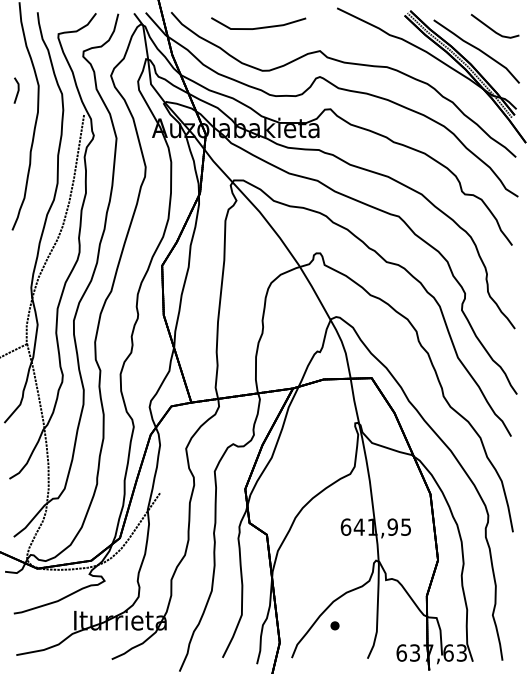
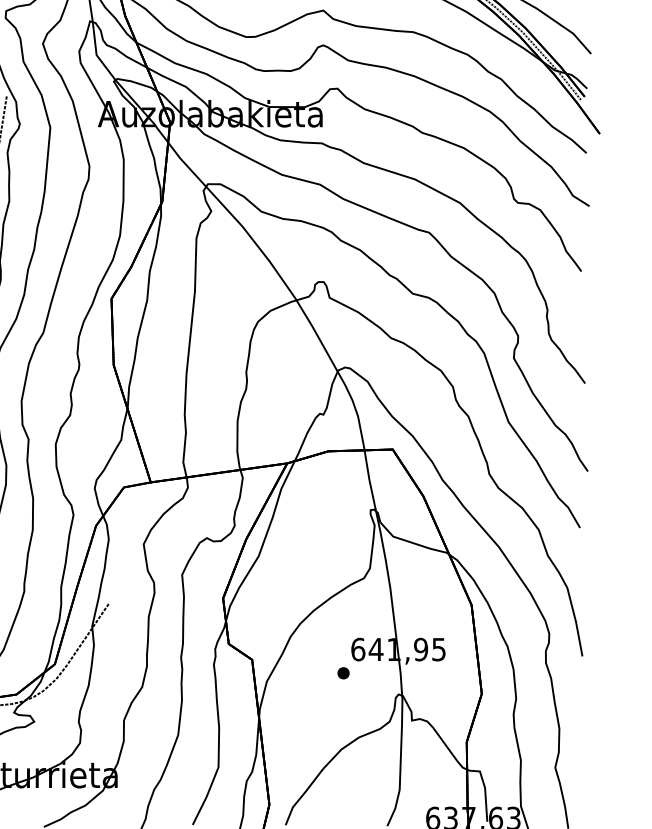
part: (334, 625) -> (342, 672), moved

